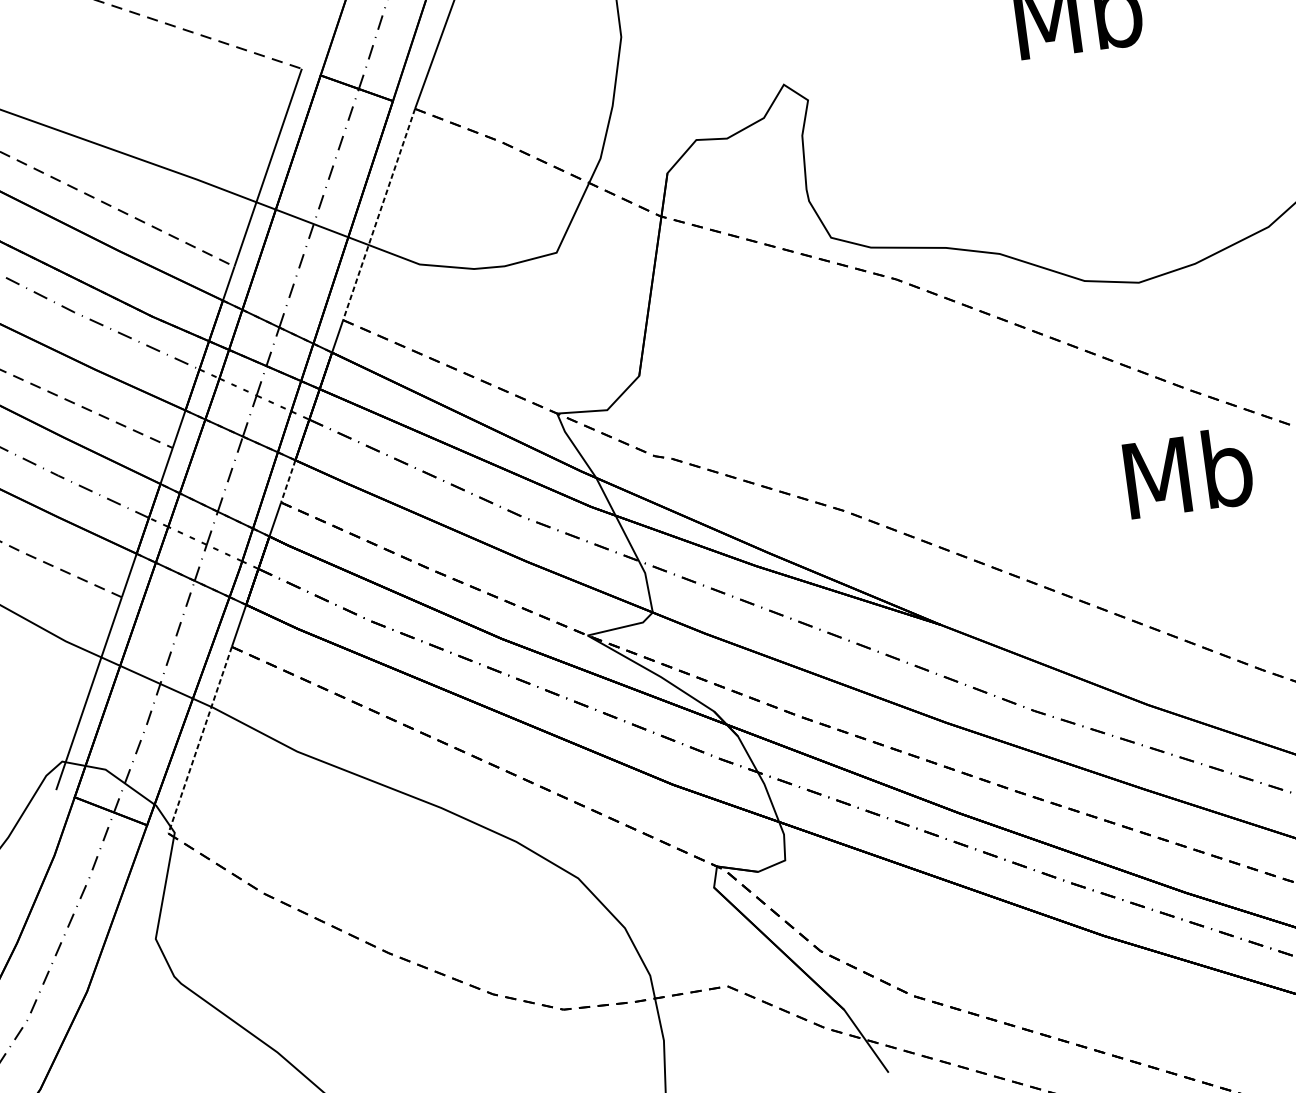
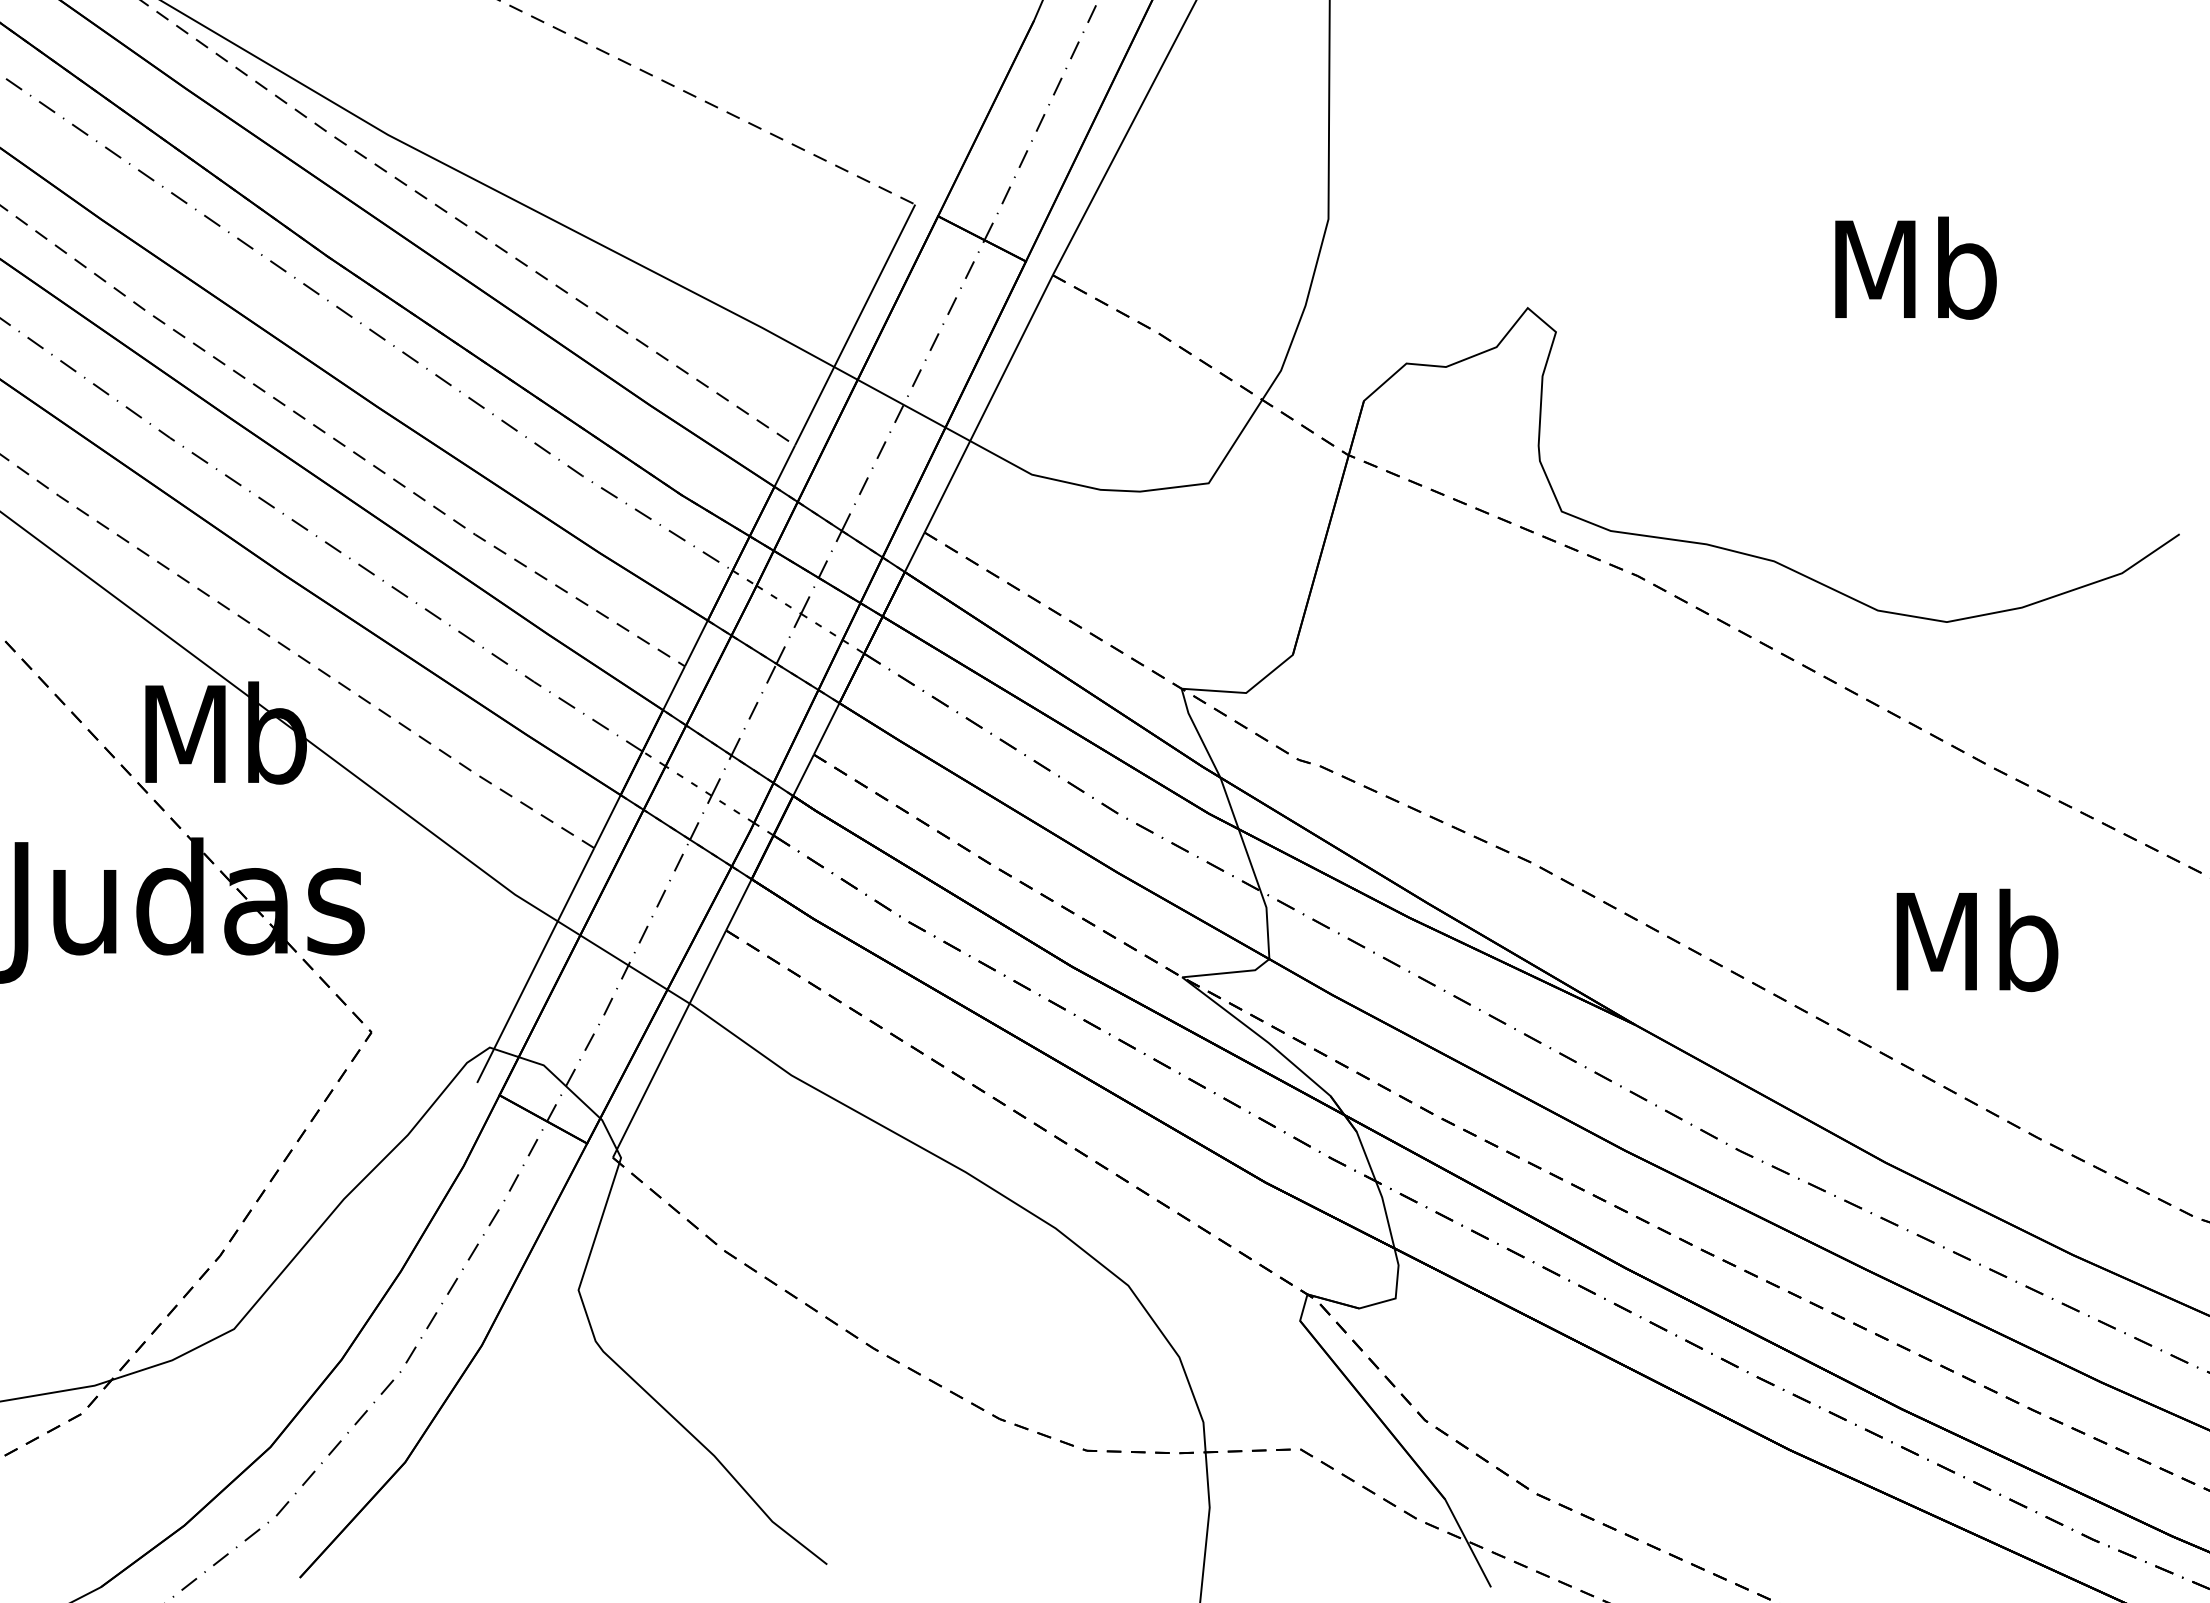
line: (378, 214) -> (988, 403), dashed -> solid
text: (1188, 472) -> (1977, 940), moved
line: (288, 481) -> (826, 728), dashed -> solid
line: (200, 740) -> (669, 1044), dashed -> solid

